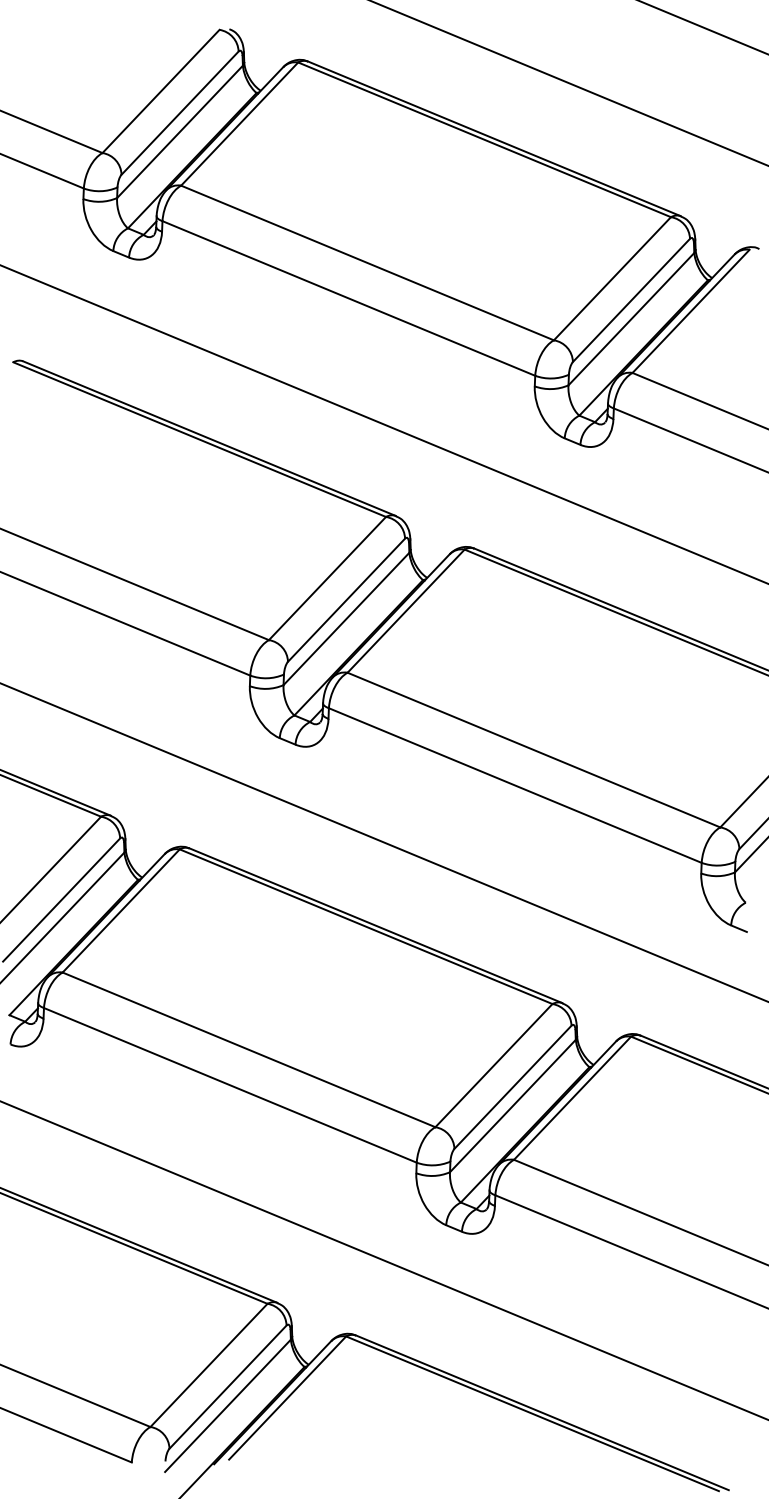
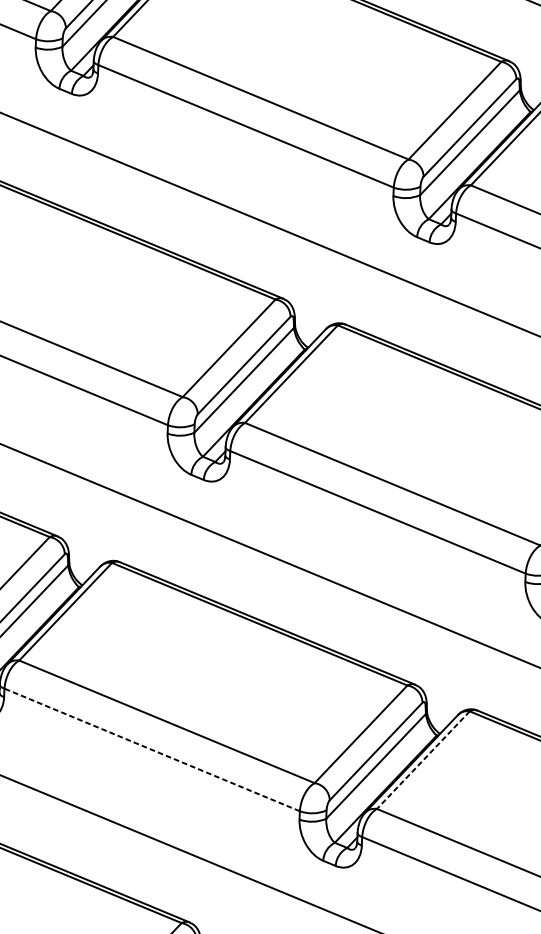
line: (230, 1085) -> (152, 750), solid -> dashed
line: (572, 1098) -> (423, 760), solid -> dashed

